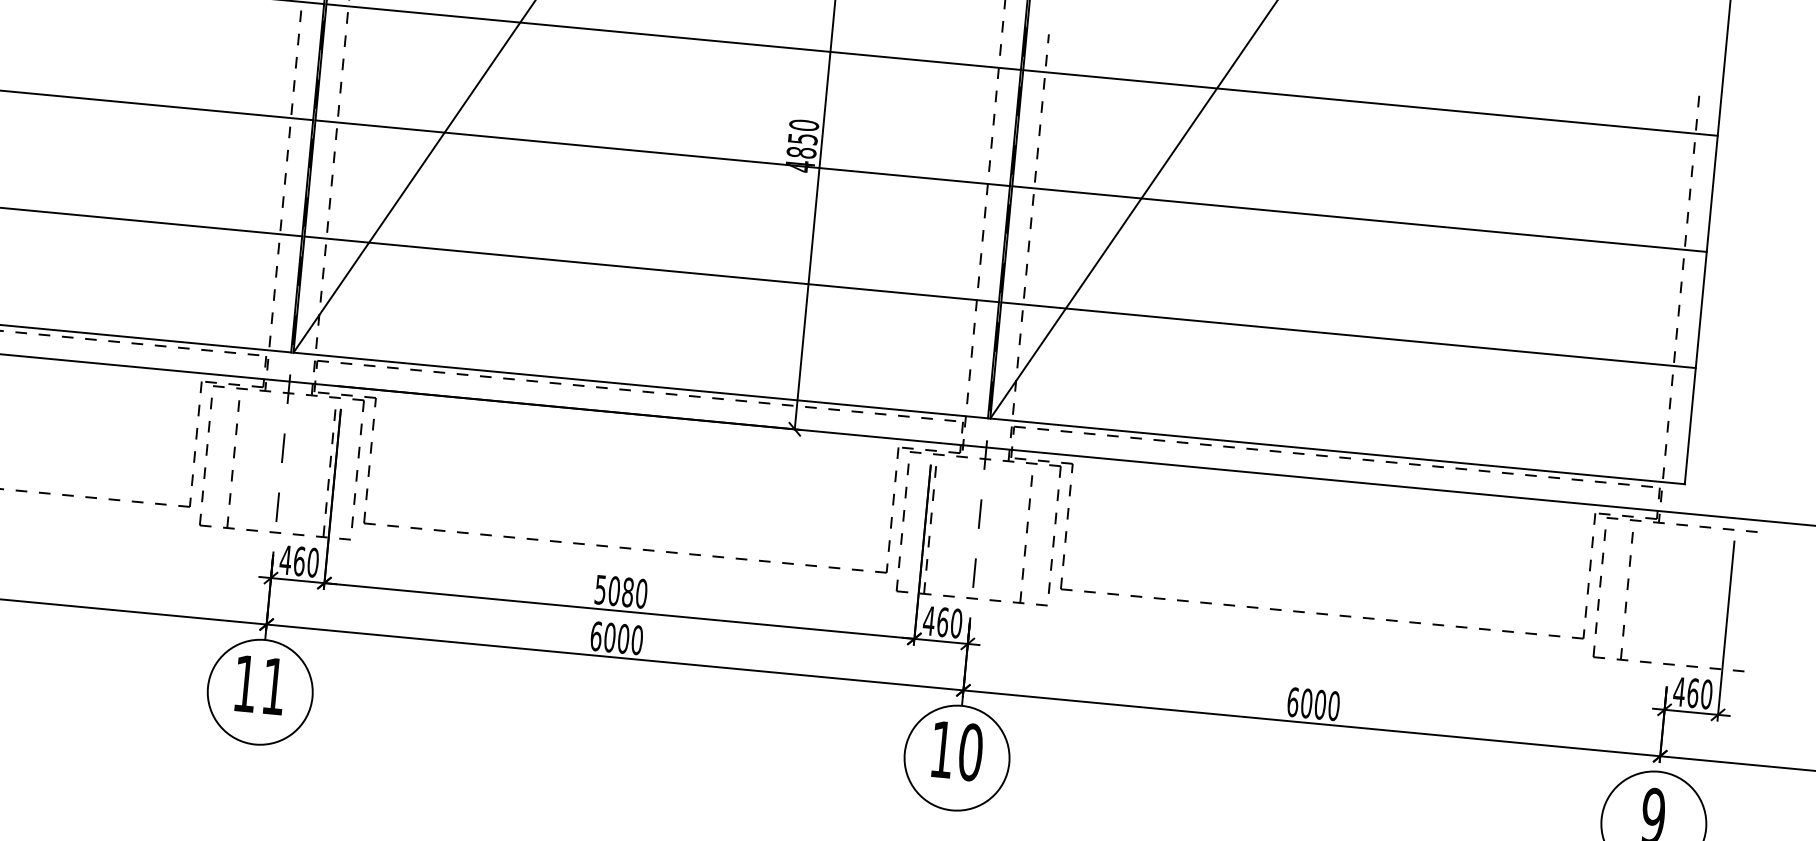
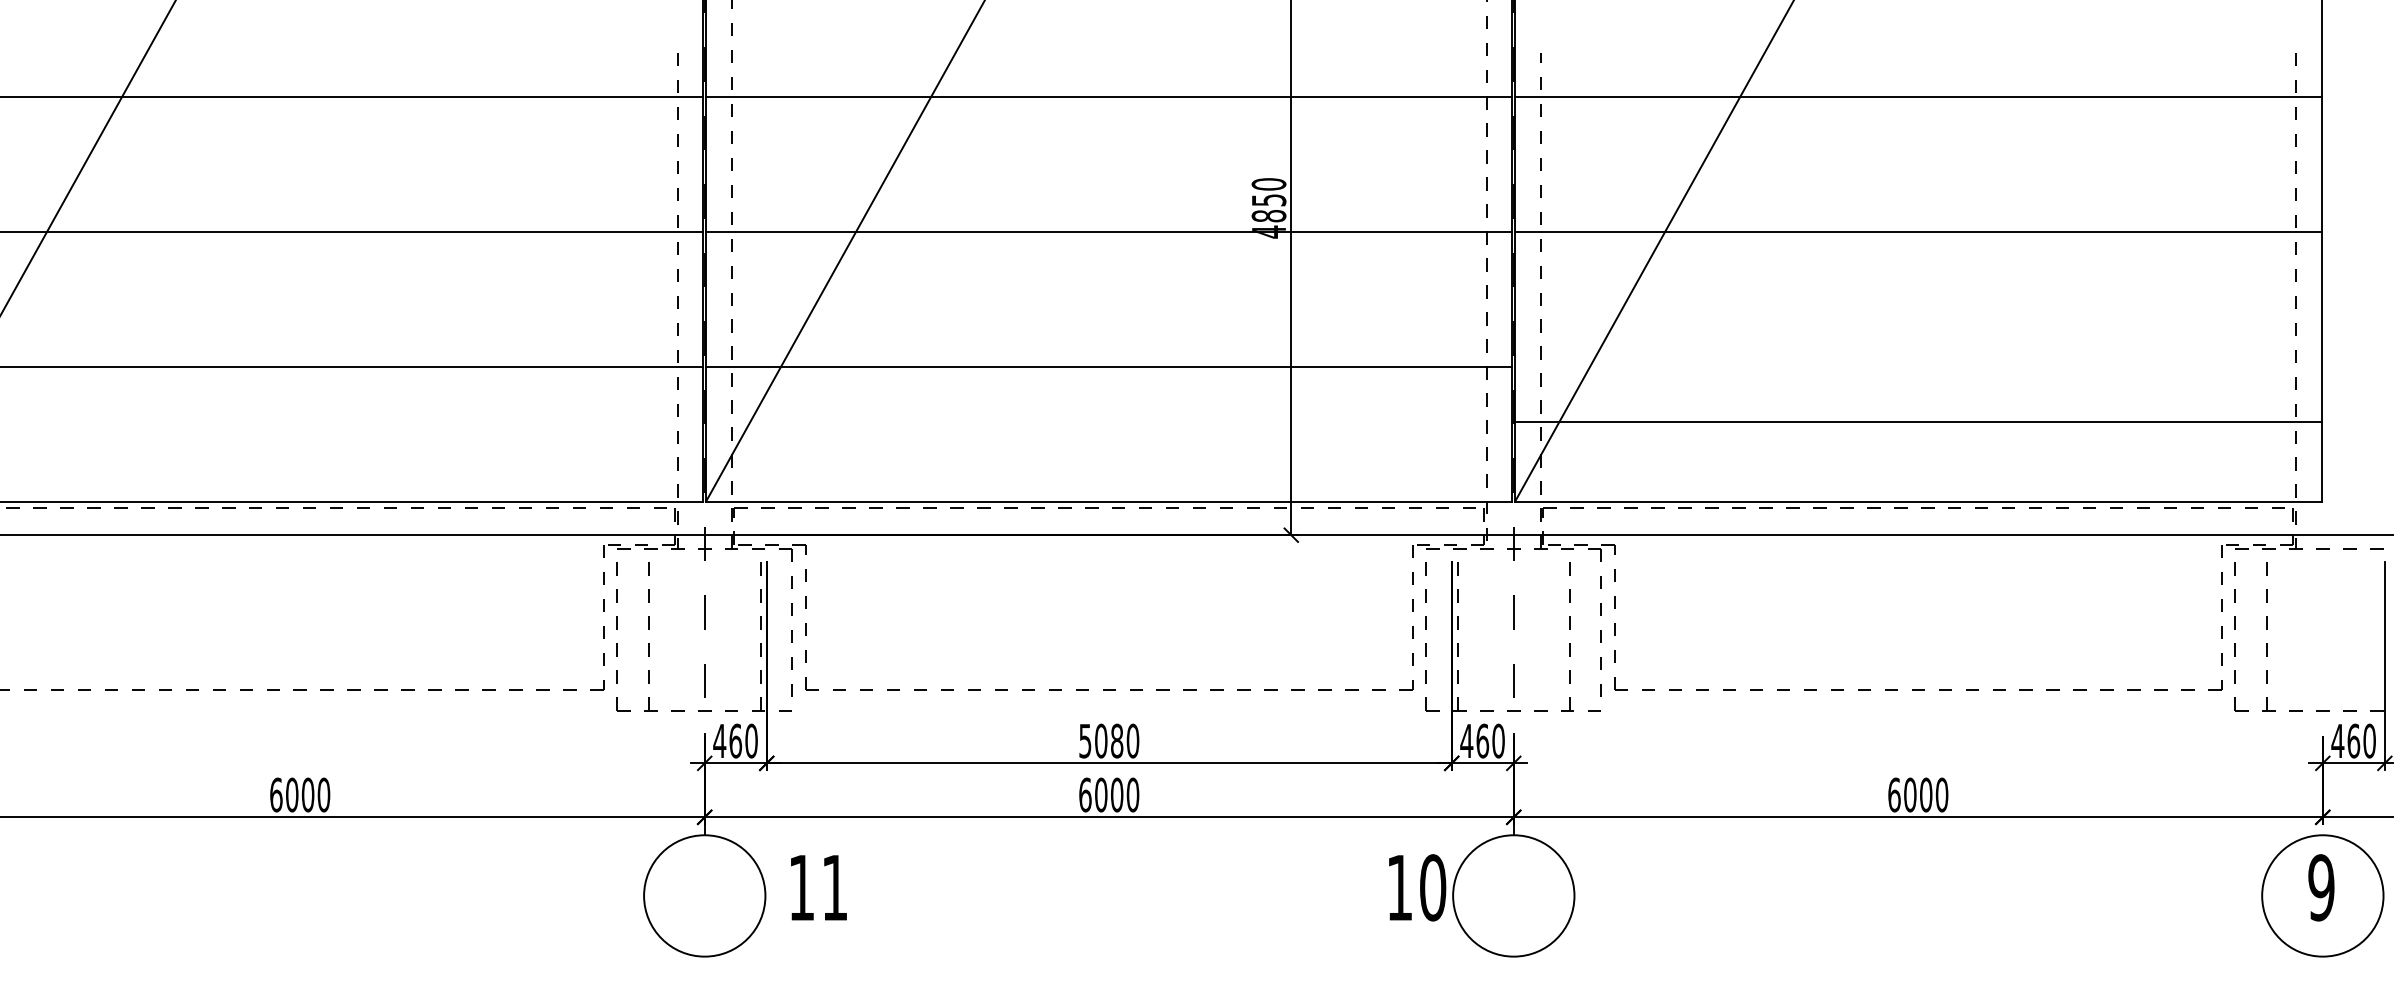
line: (1348, 335) -> (1918, 421), moved
text: (259, 684) -> (818, 887), moved
text: (957, 750) -> (1417, 887), moved

